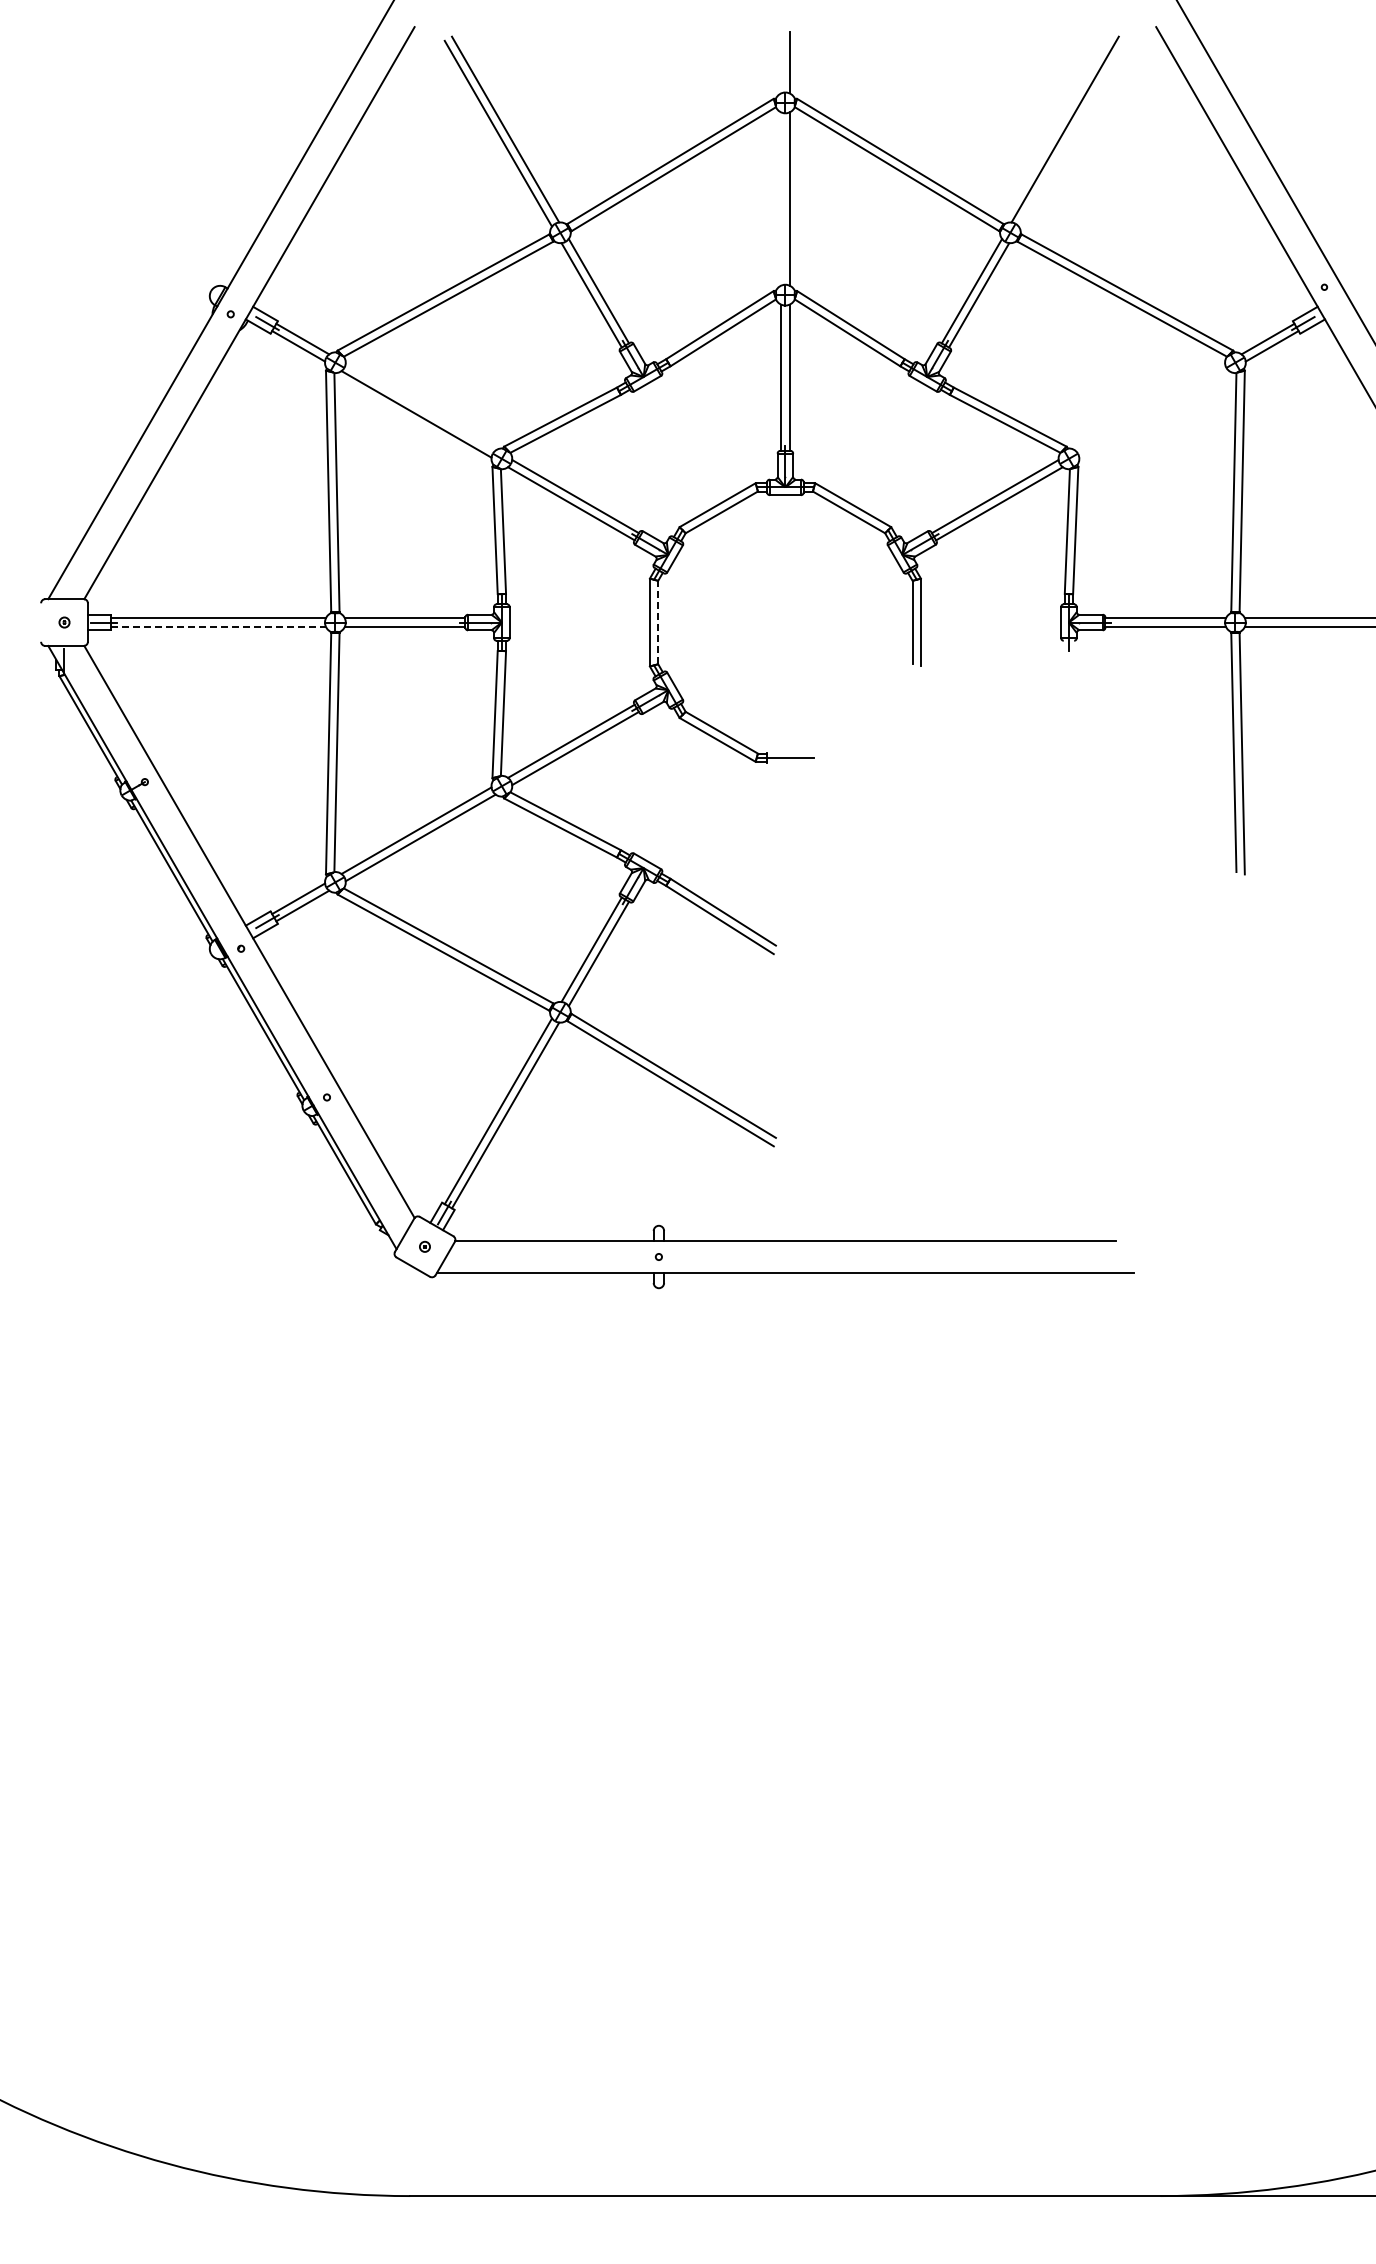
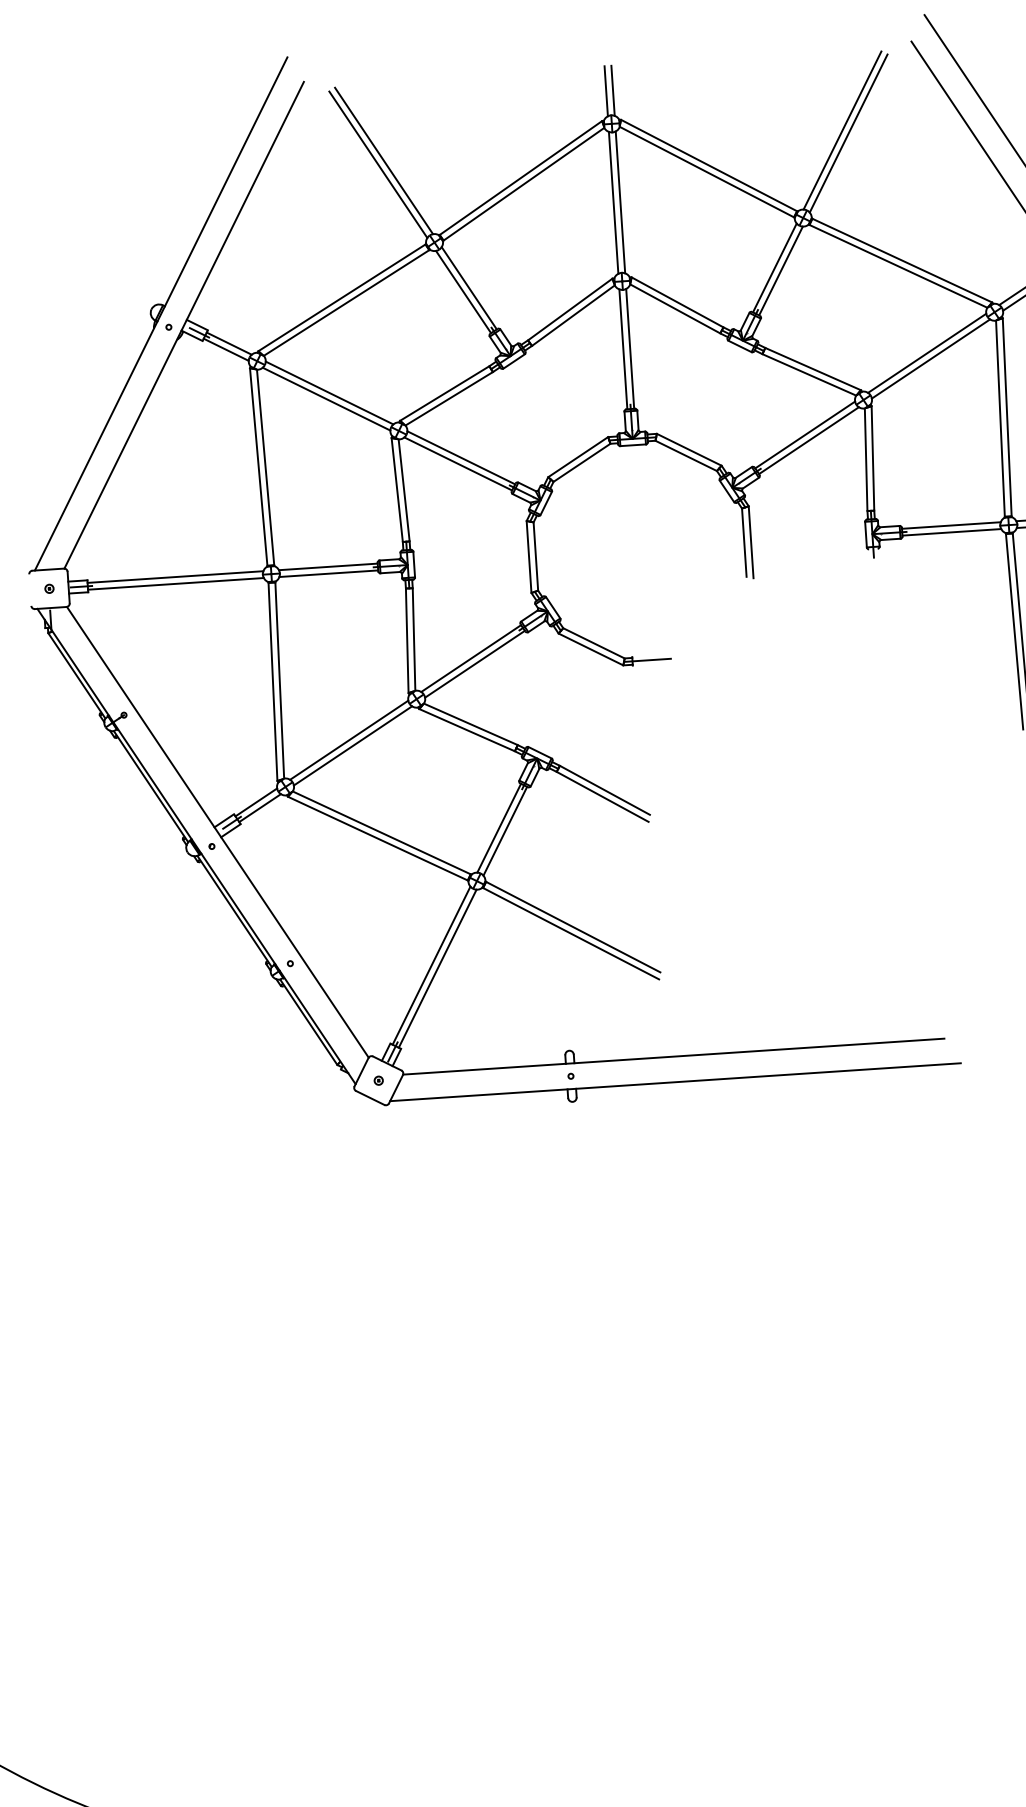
line: (781, 62) -> (606, 90), added
line: (1072, 133) -> (848, 133), added
line: (781, 198) -> (613, 202), added
line: (420, 406) -> (329, 392), added
line: (1150, 406) -> (927, 352), added
line: (1154, 414) -> (931, 359), added
line: (658, 622) -> (536, 556), dashed -> solid
line: (219, 626) -> (176, 583), dashed -> solid

